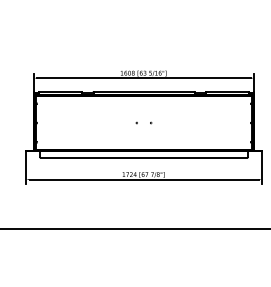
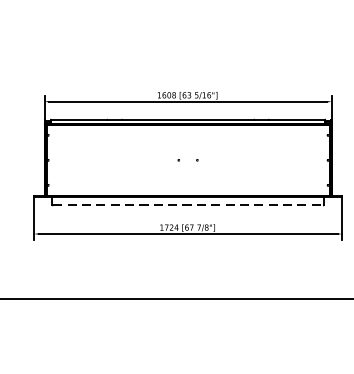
line: (144, 157) -> (188, 205), solid -> dashed

